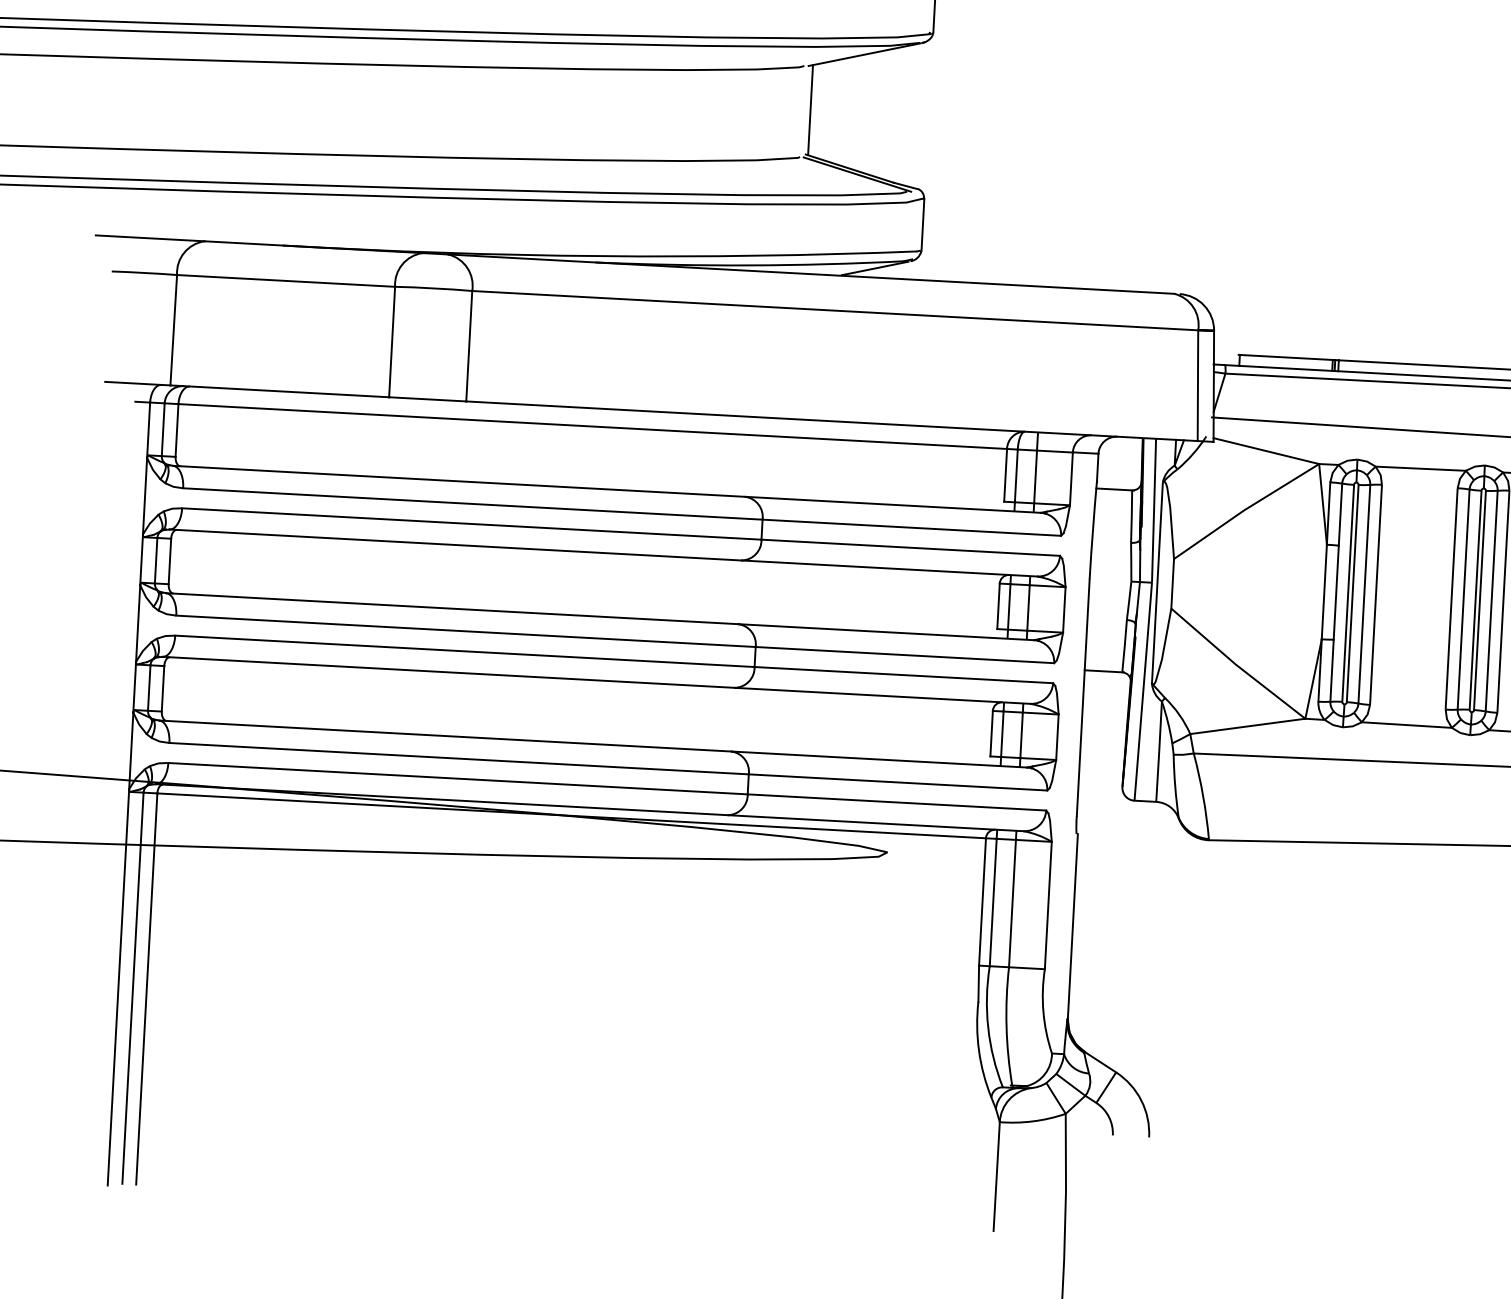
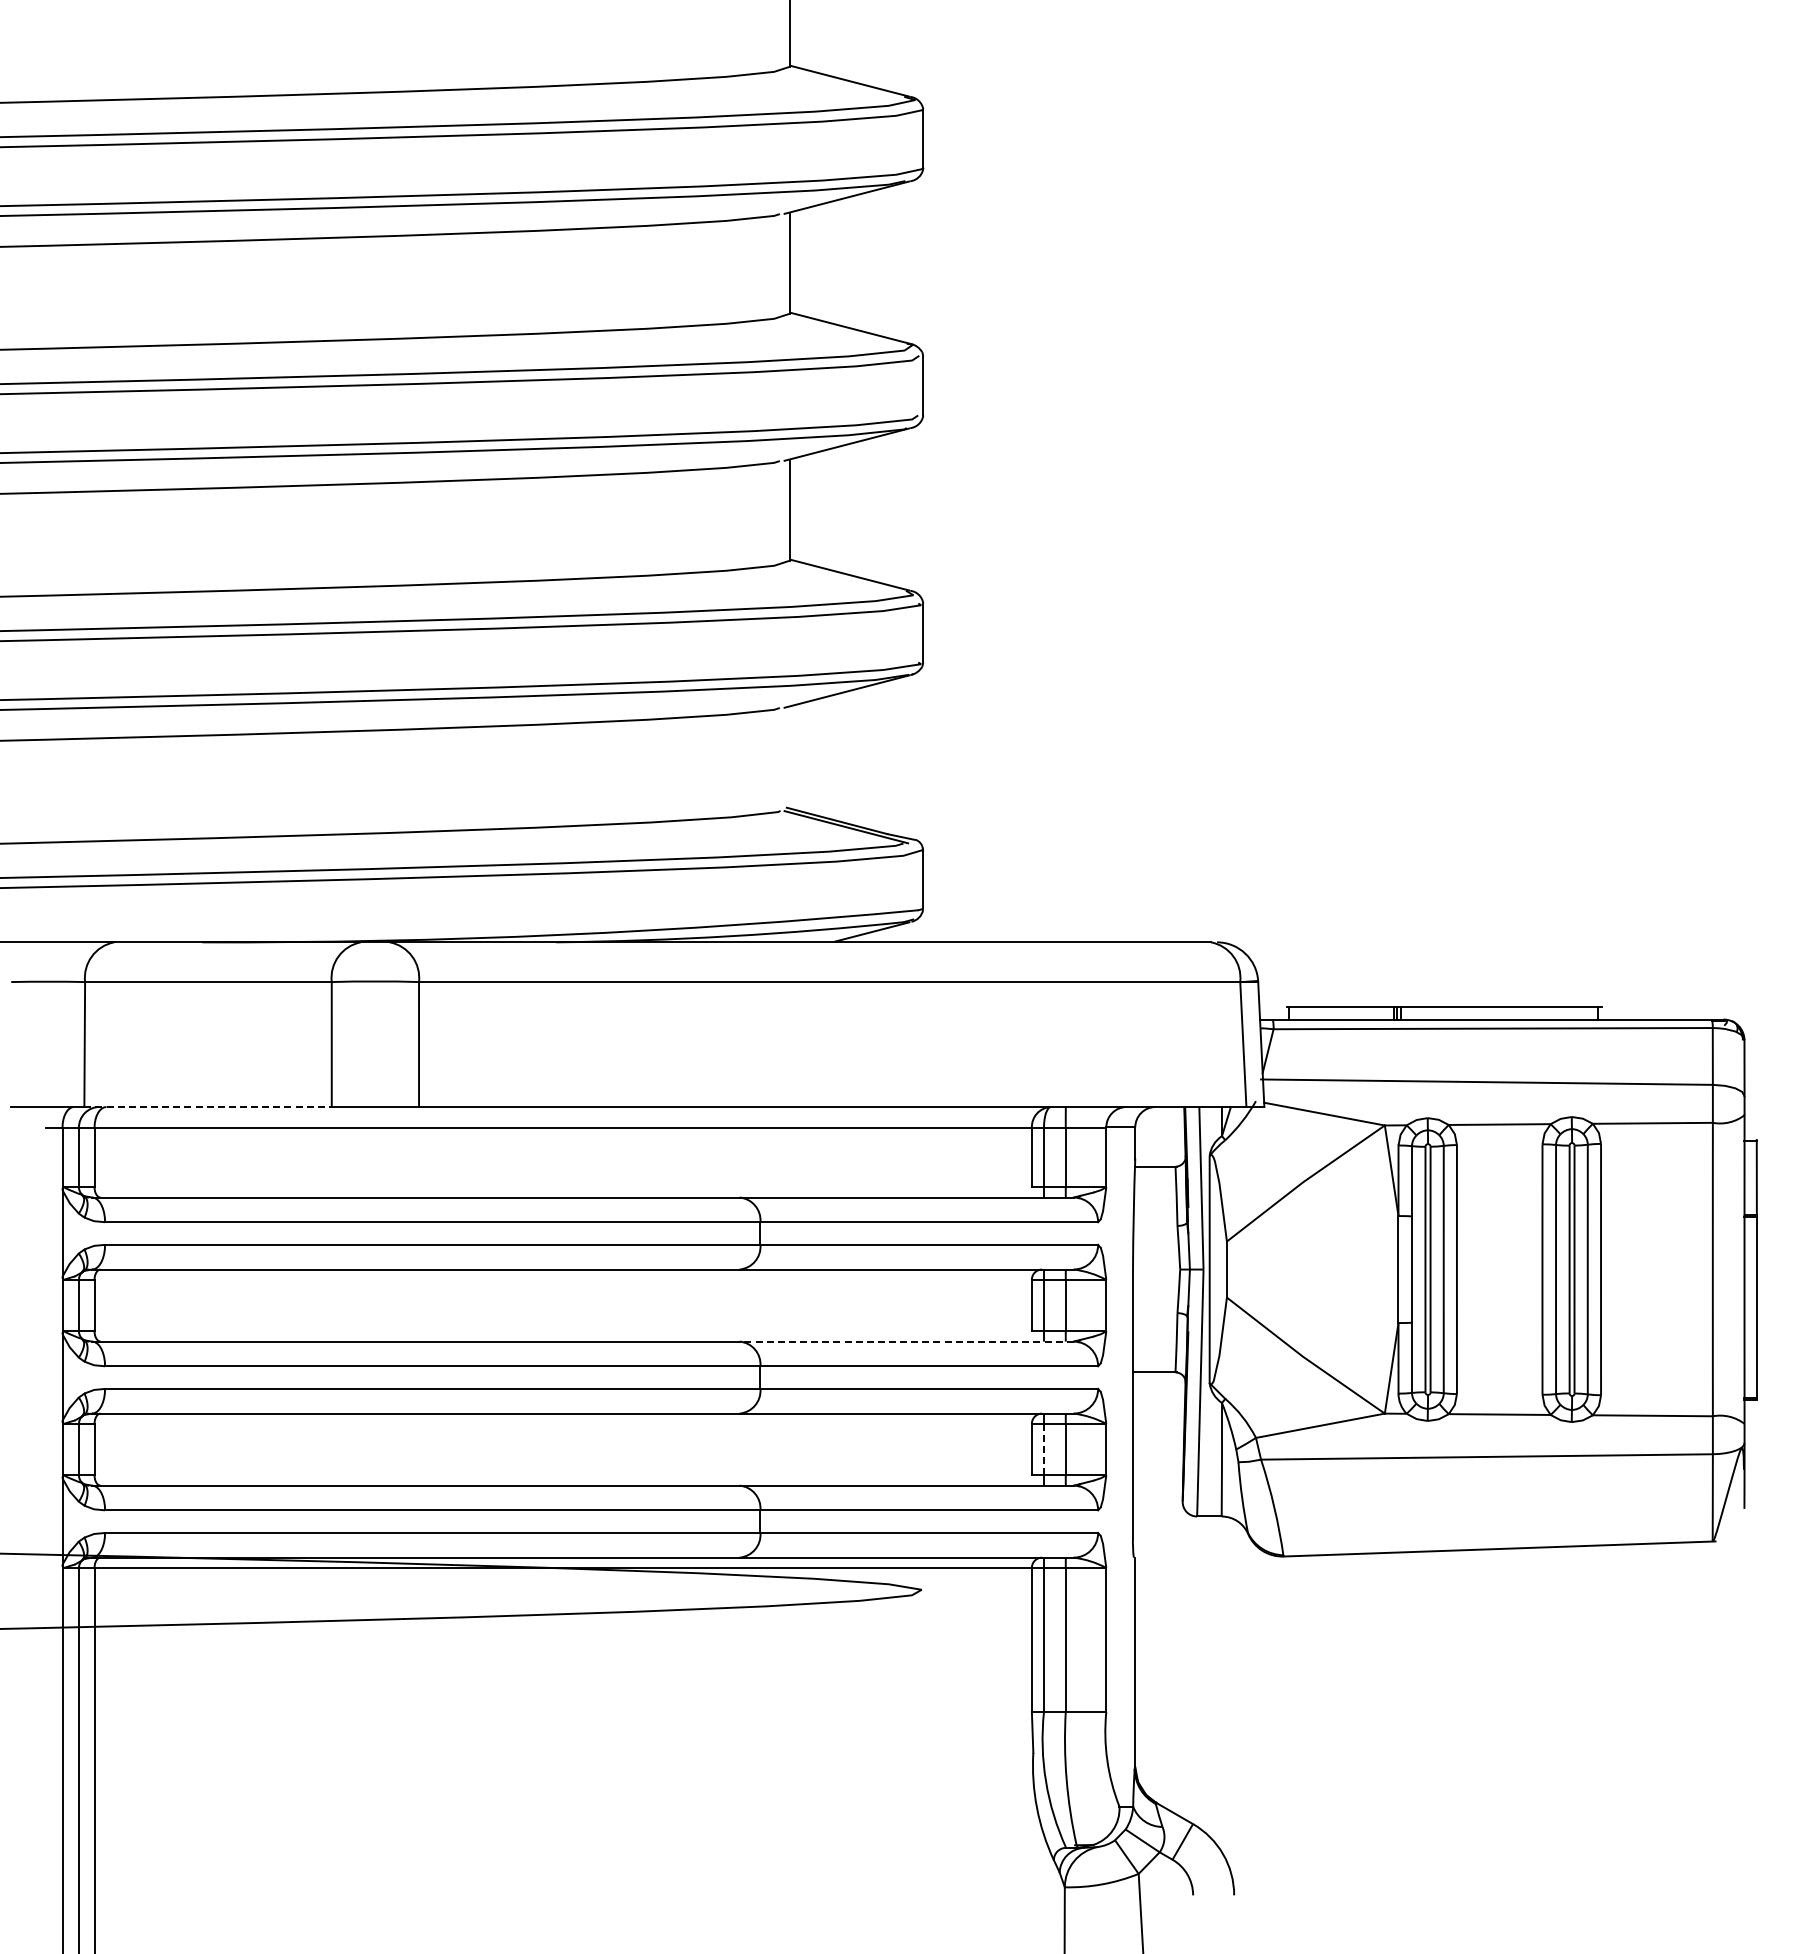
line: (810, 109) -> (789, 756), removed
line: (280, 390) -> (208, 1106), solid -> dashed
line: (885, 632) -> (906, 1341), solid -> dashed
line: (1002, 734) -> (1044, 1449), solid -> dashed

